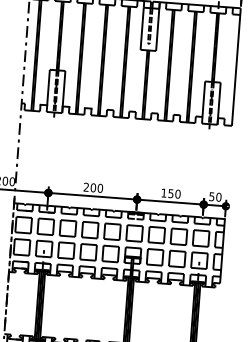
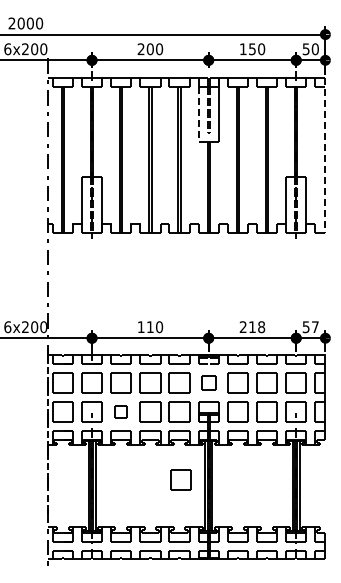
line: (142, 28) -> (198, 114), solid -> dashed
line: (236, 67) -> (325, 155), solid -> dashed
text: (89, 187) -> (145, 327), 200 -> 110
text: (171, 193) -> (252, 327), 150 -> 218
text: (218, 197) -> (314, 327), 50 -> 57
part: (134, 233) -> (208, 382), size x0.7
part: (65, 250) -> (120, 411), size x0.6
part: (107, 305) -> (180, 479), added

